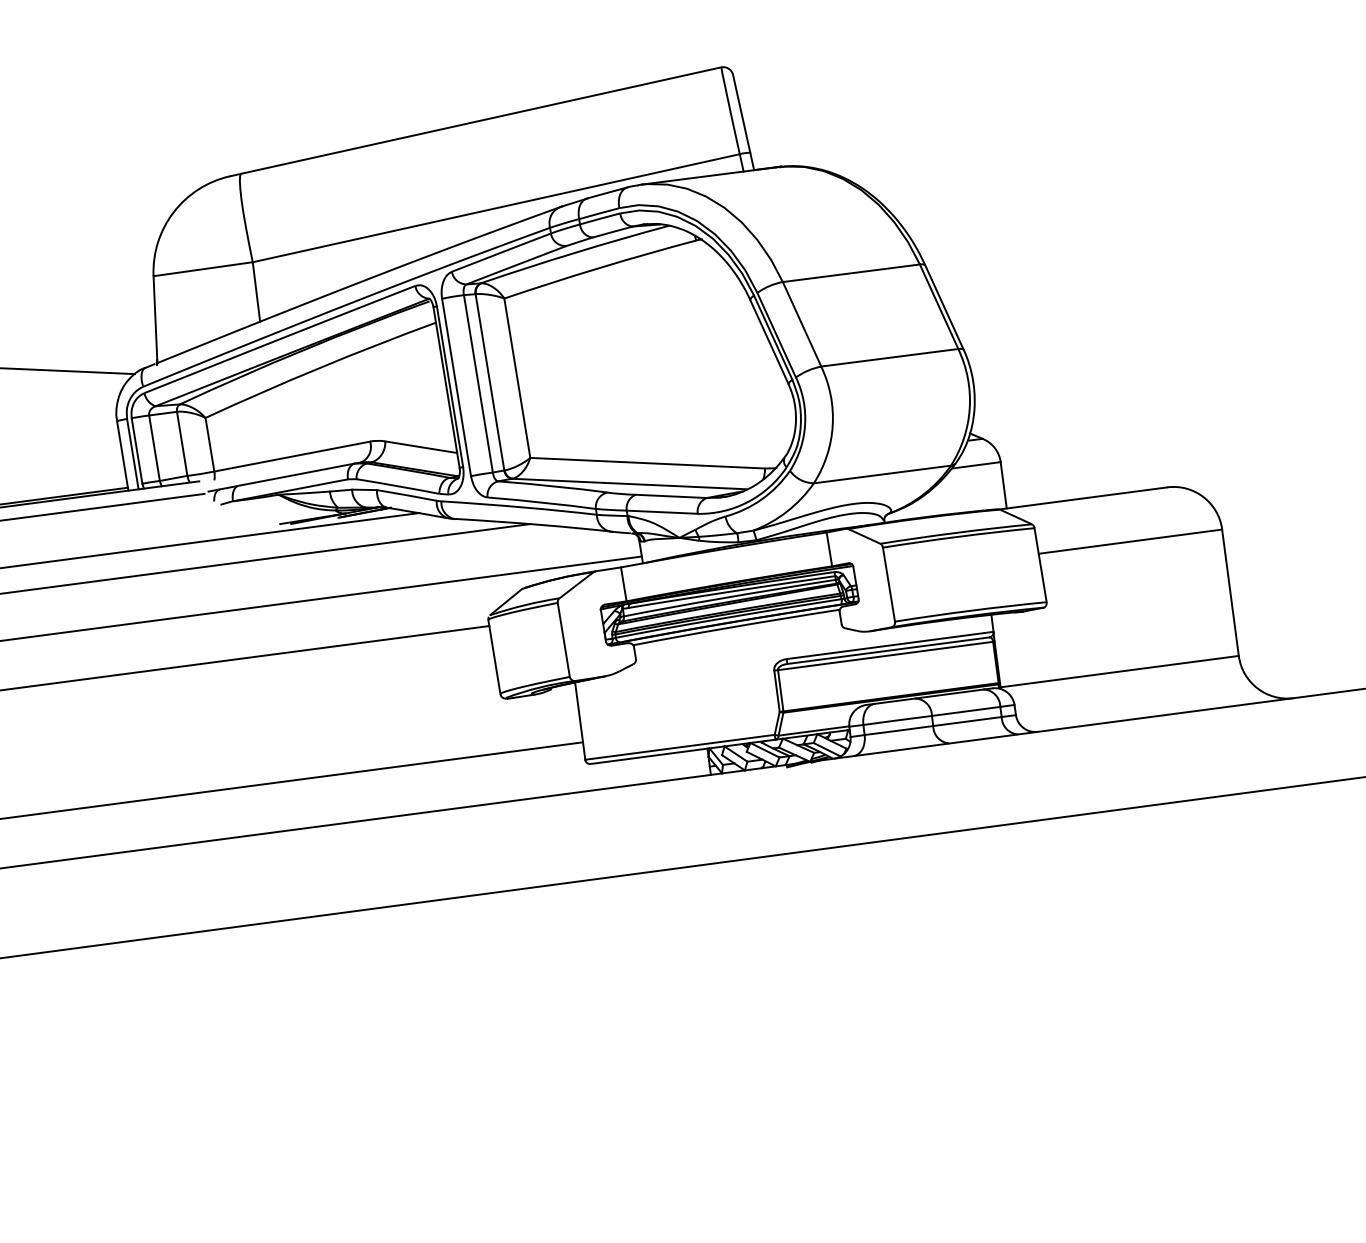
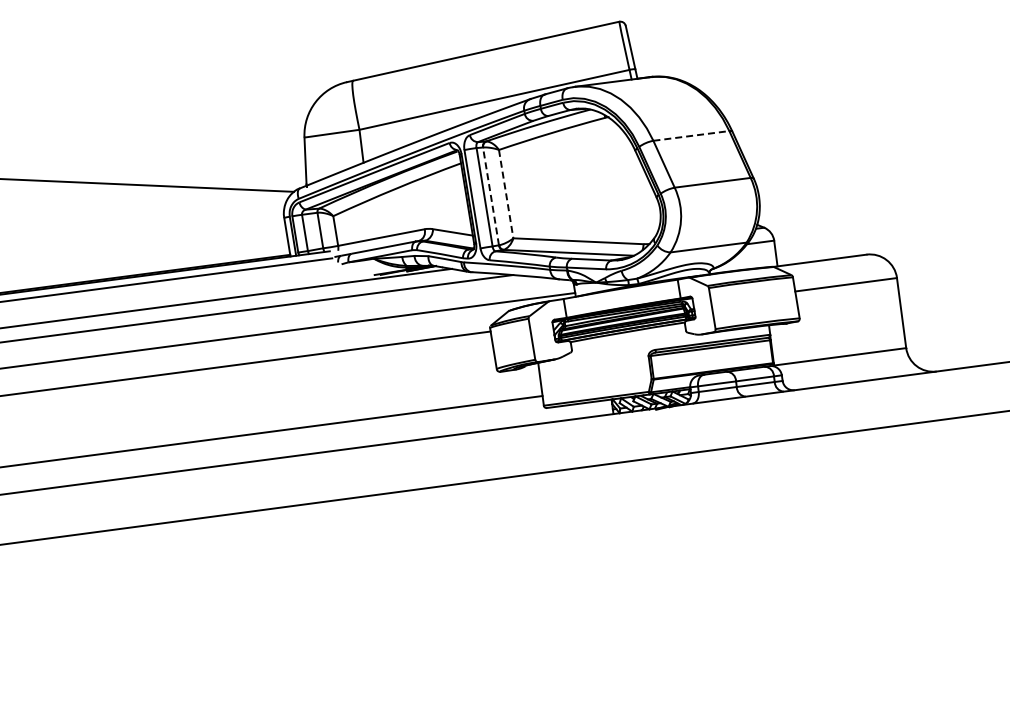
line: (851, 272) -> (691, 135), solid -> dashed
line: (517, 378) -> (506, 194), solid -> dashed
line: (490, 382) -> (491, 196), solid -> dashed

